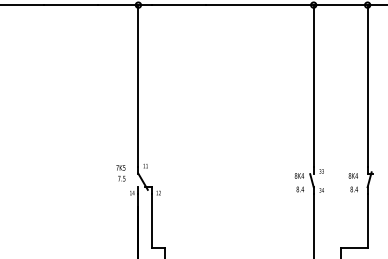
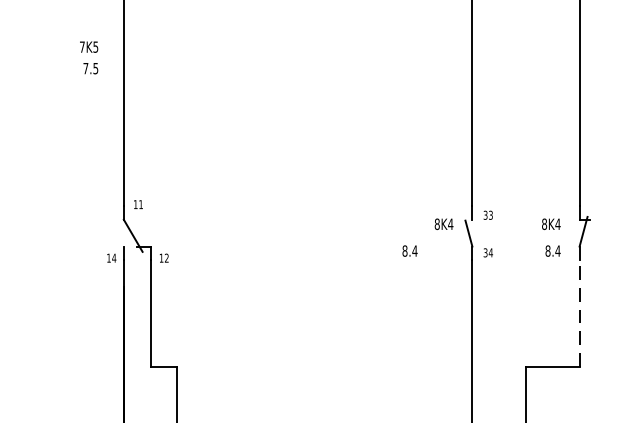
text: (120, 173) -> (88, 58), moved
text: (300, 189) -> (410, 251), moved
line: (367, 220) -> (579, 312), solid -> dashed

